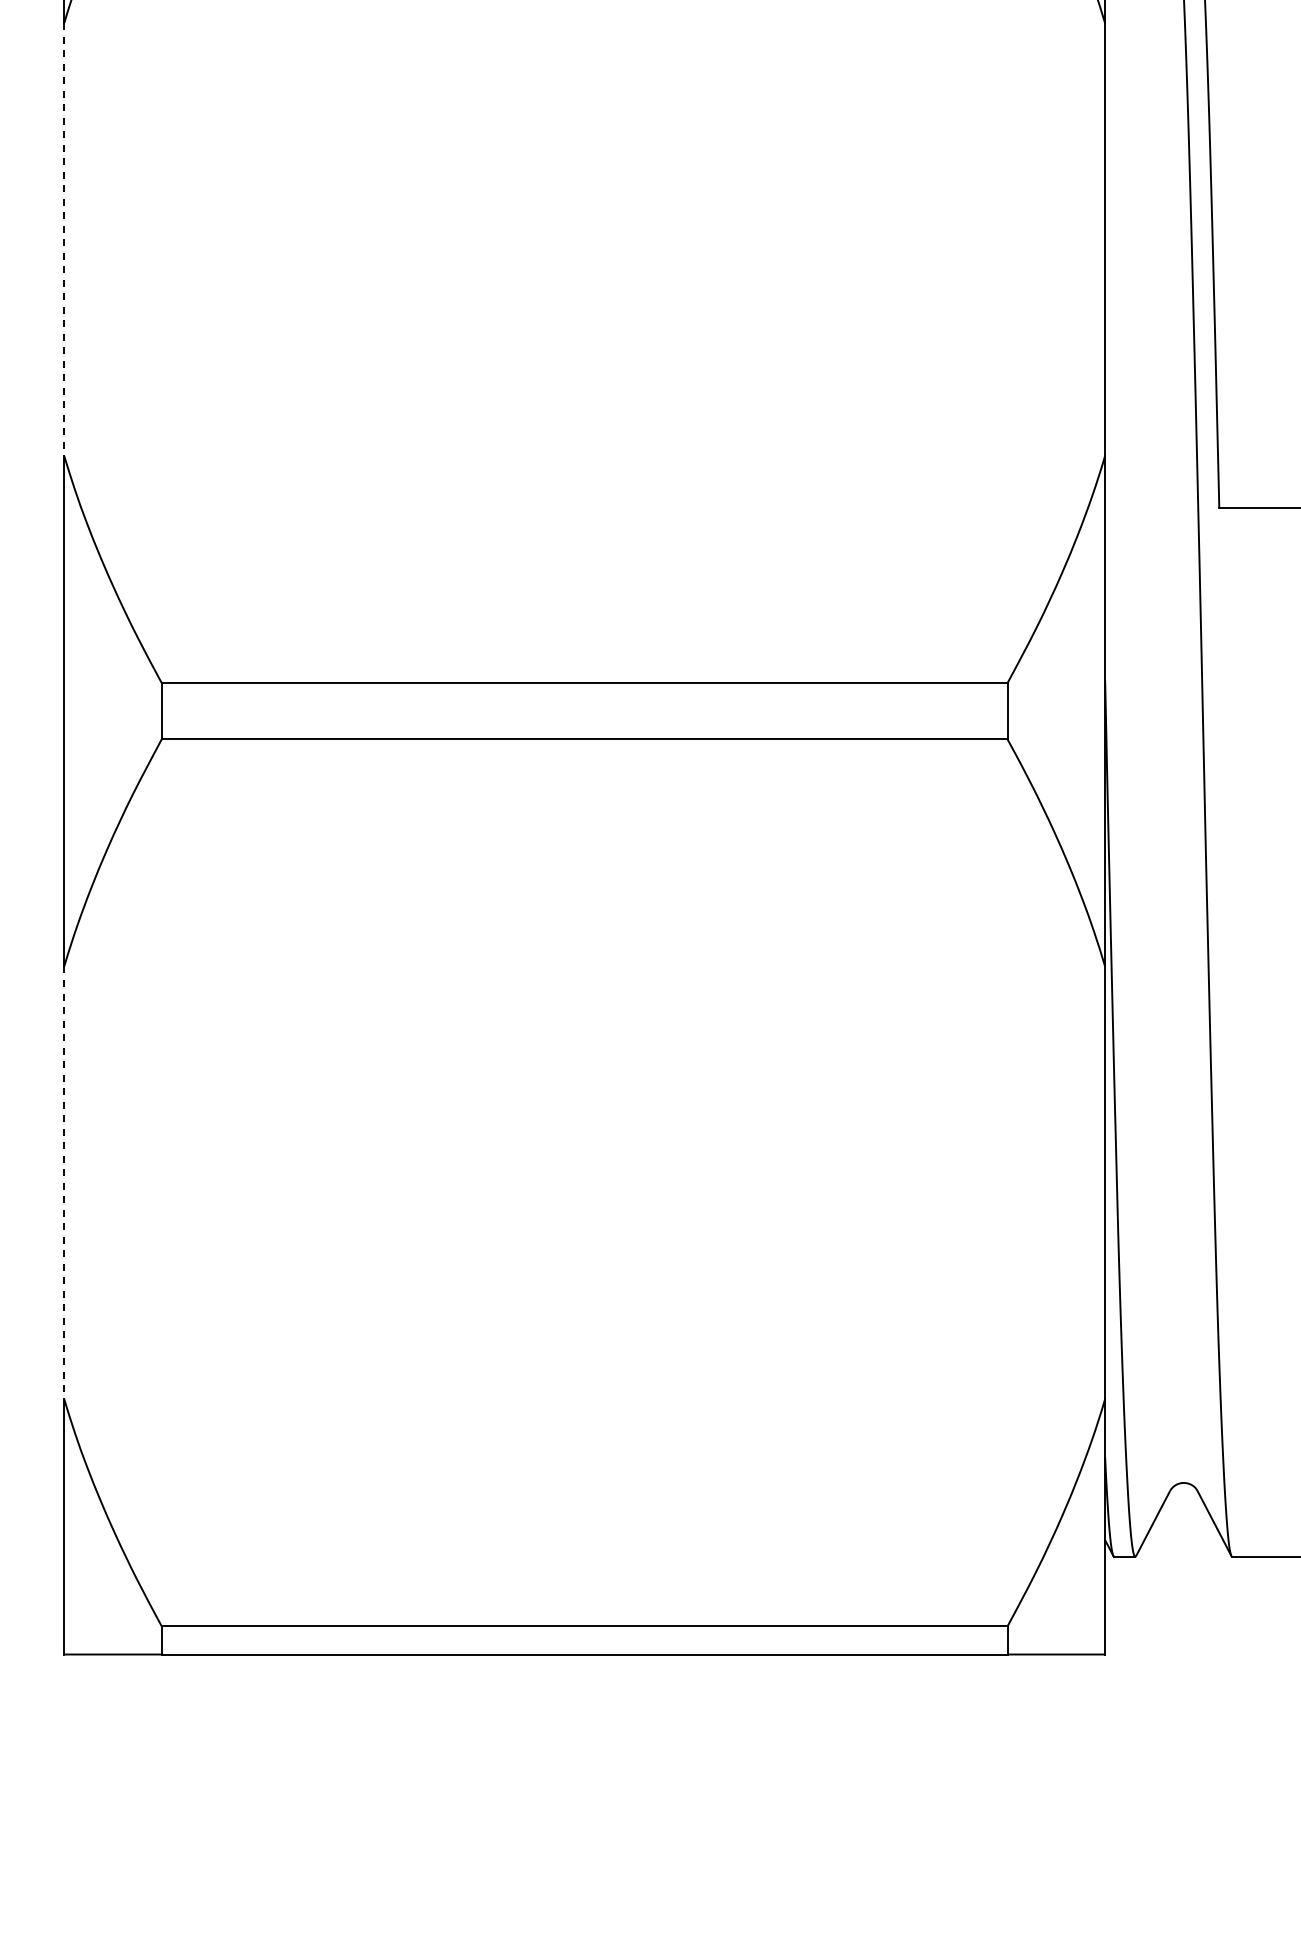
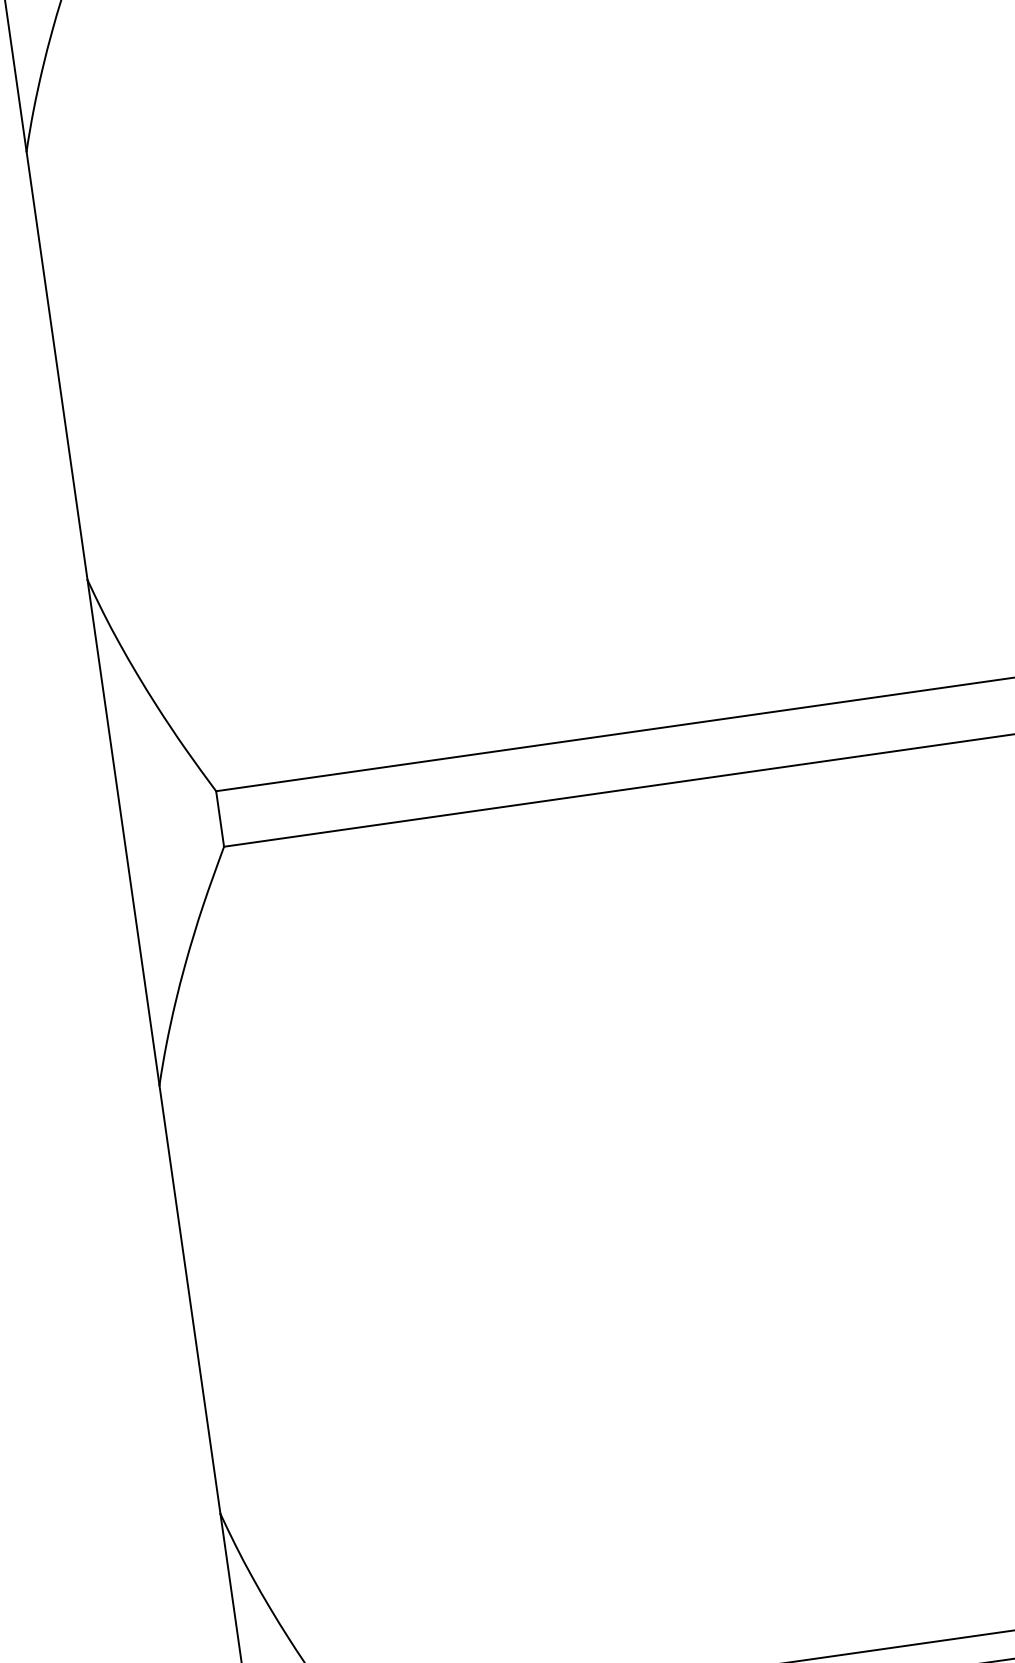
line: (64, 240) -> (57, 366), dashed -> solid
line: (64, 1183) -> (190, 1300), dashed -> solid

